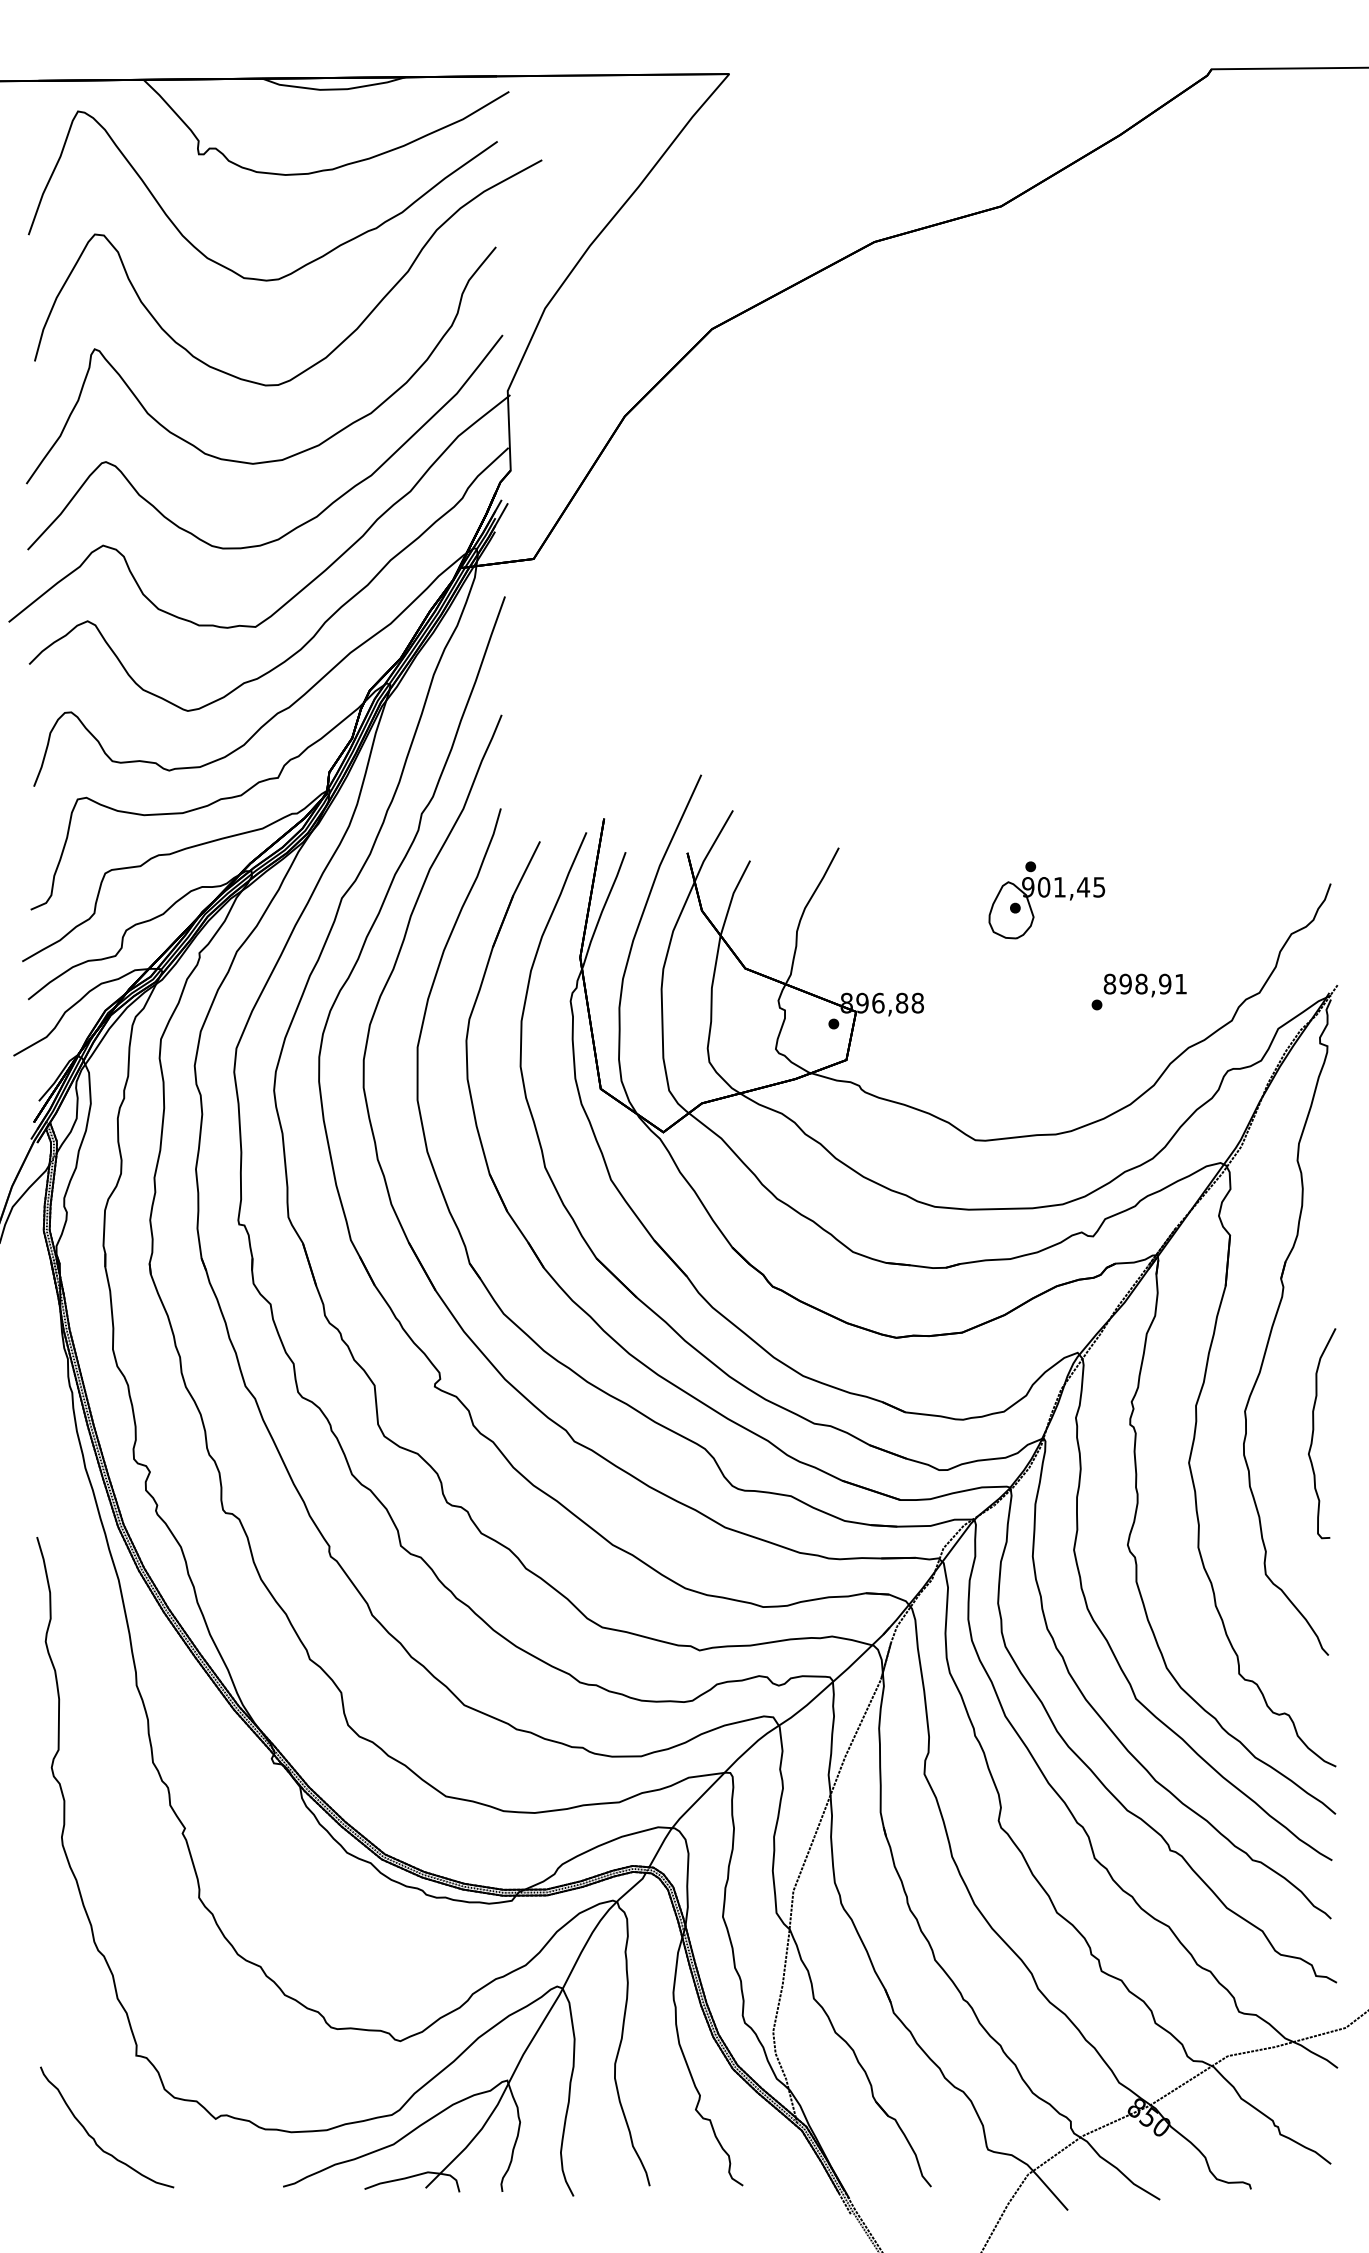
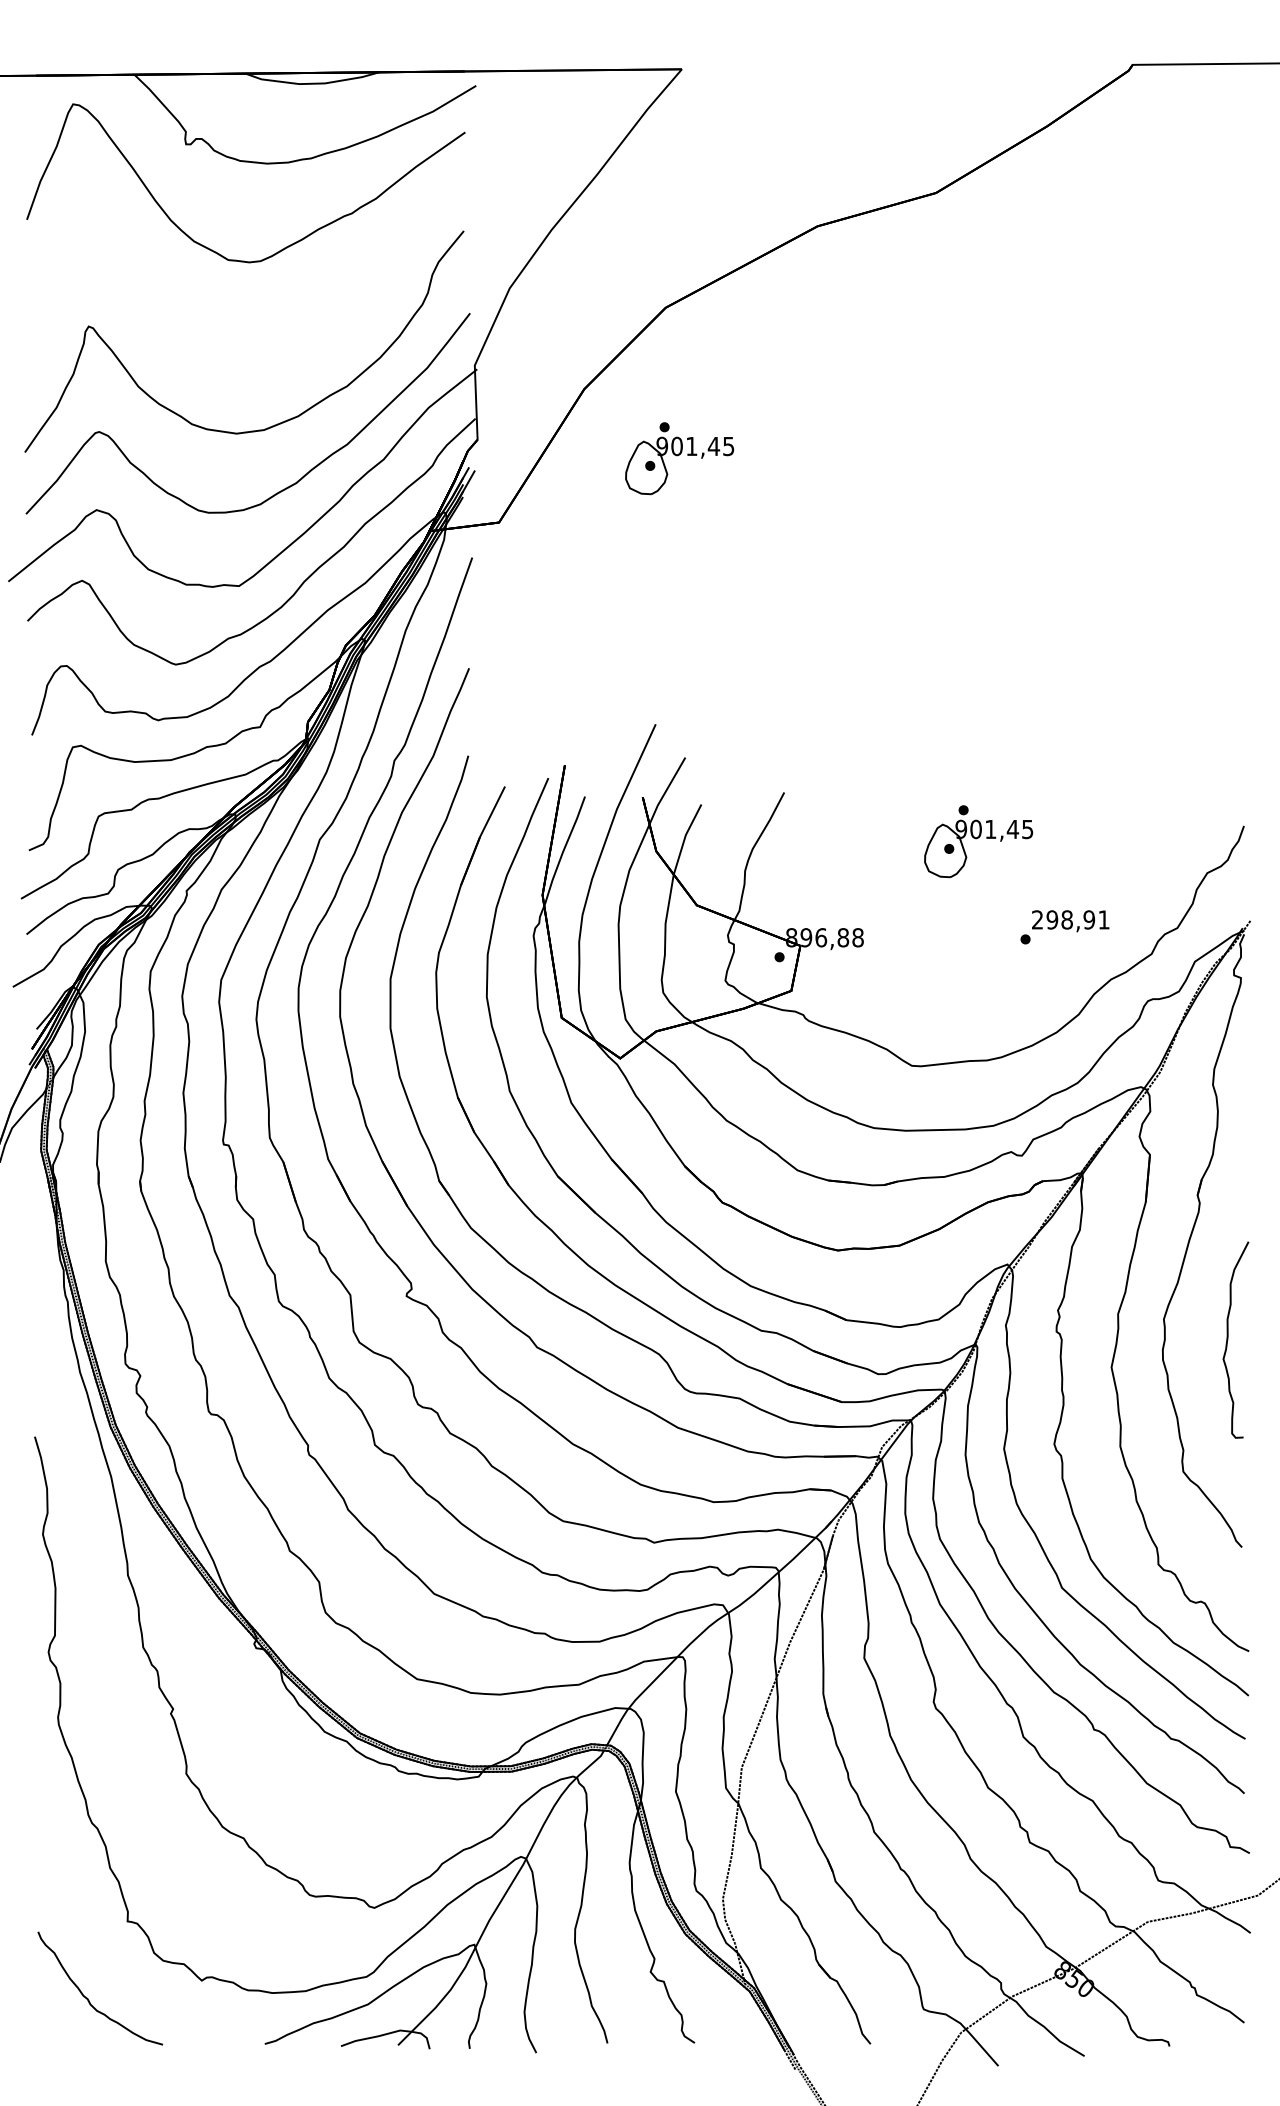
part: (345, 337) -> (323, 315), removed
part: (726, 490) -> (679, 458), added
text: (1109, 983) -> (1037, 919), 898,91 -> 298,91

